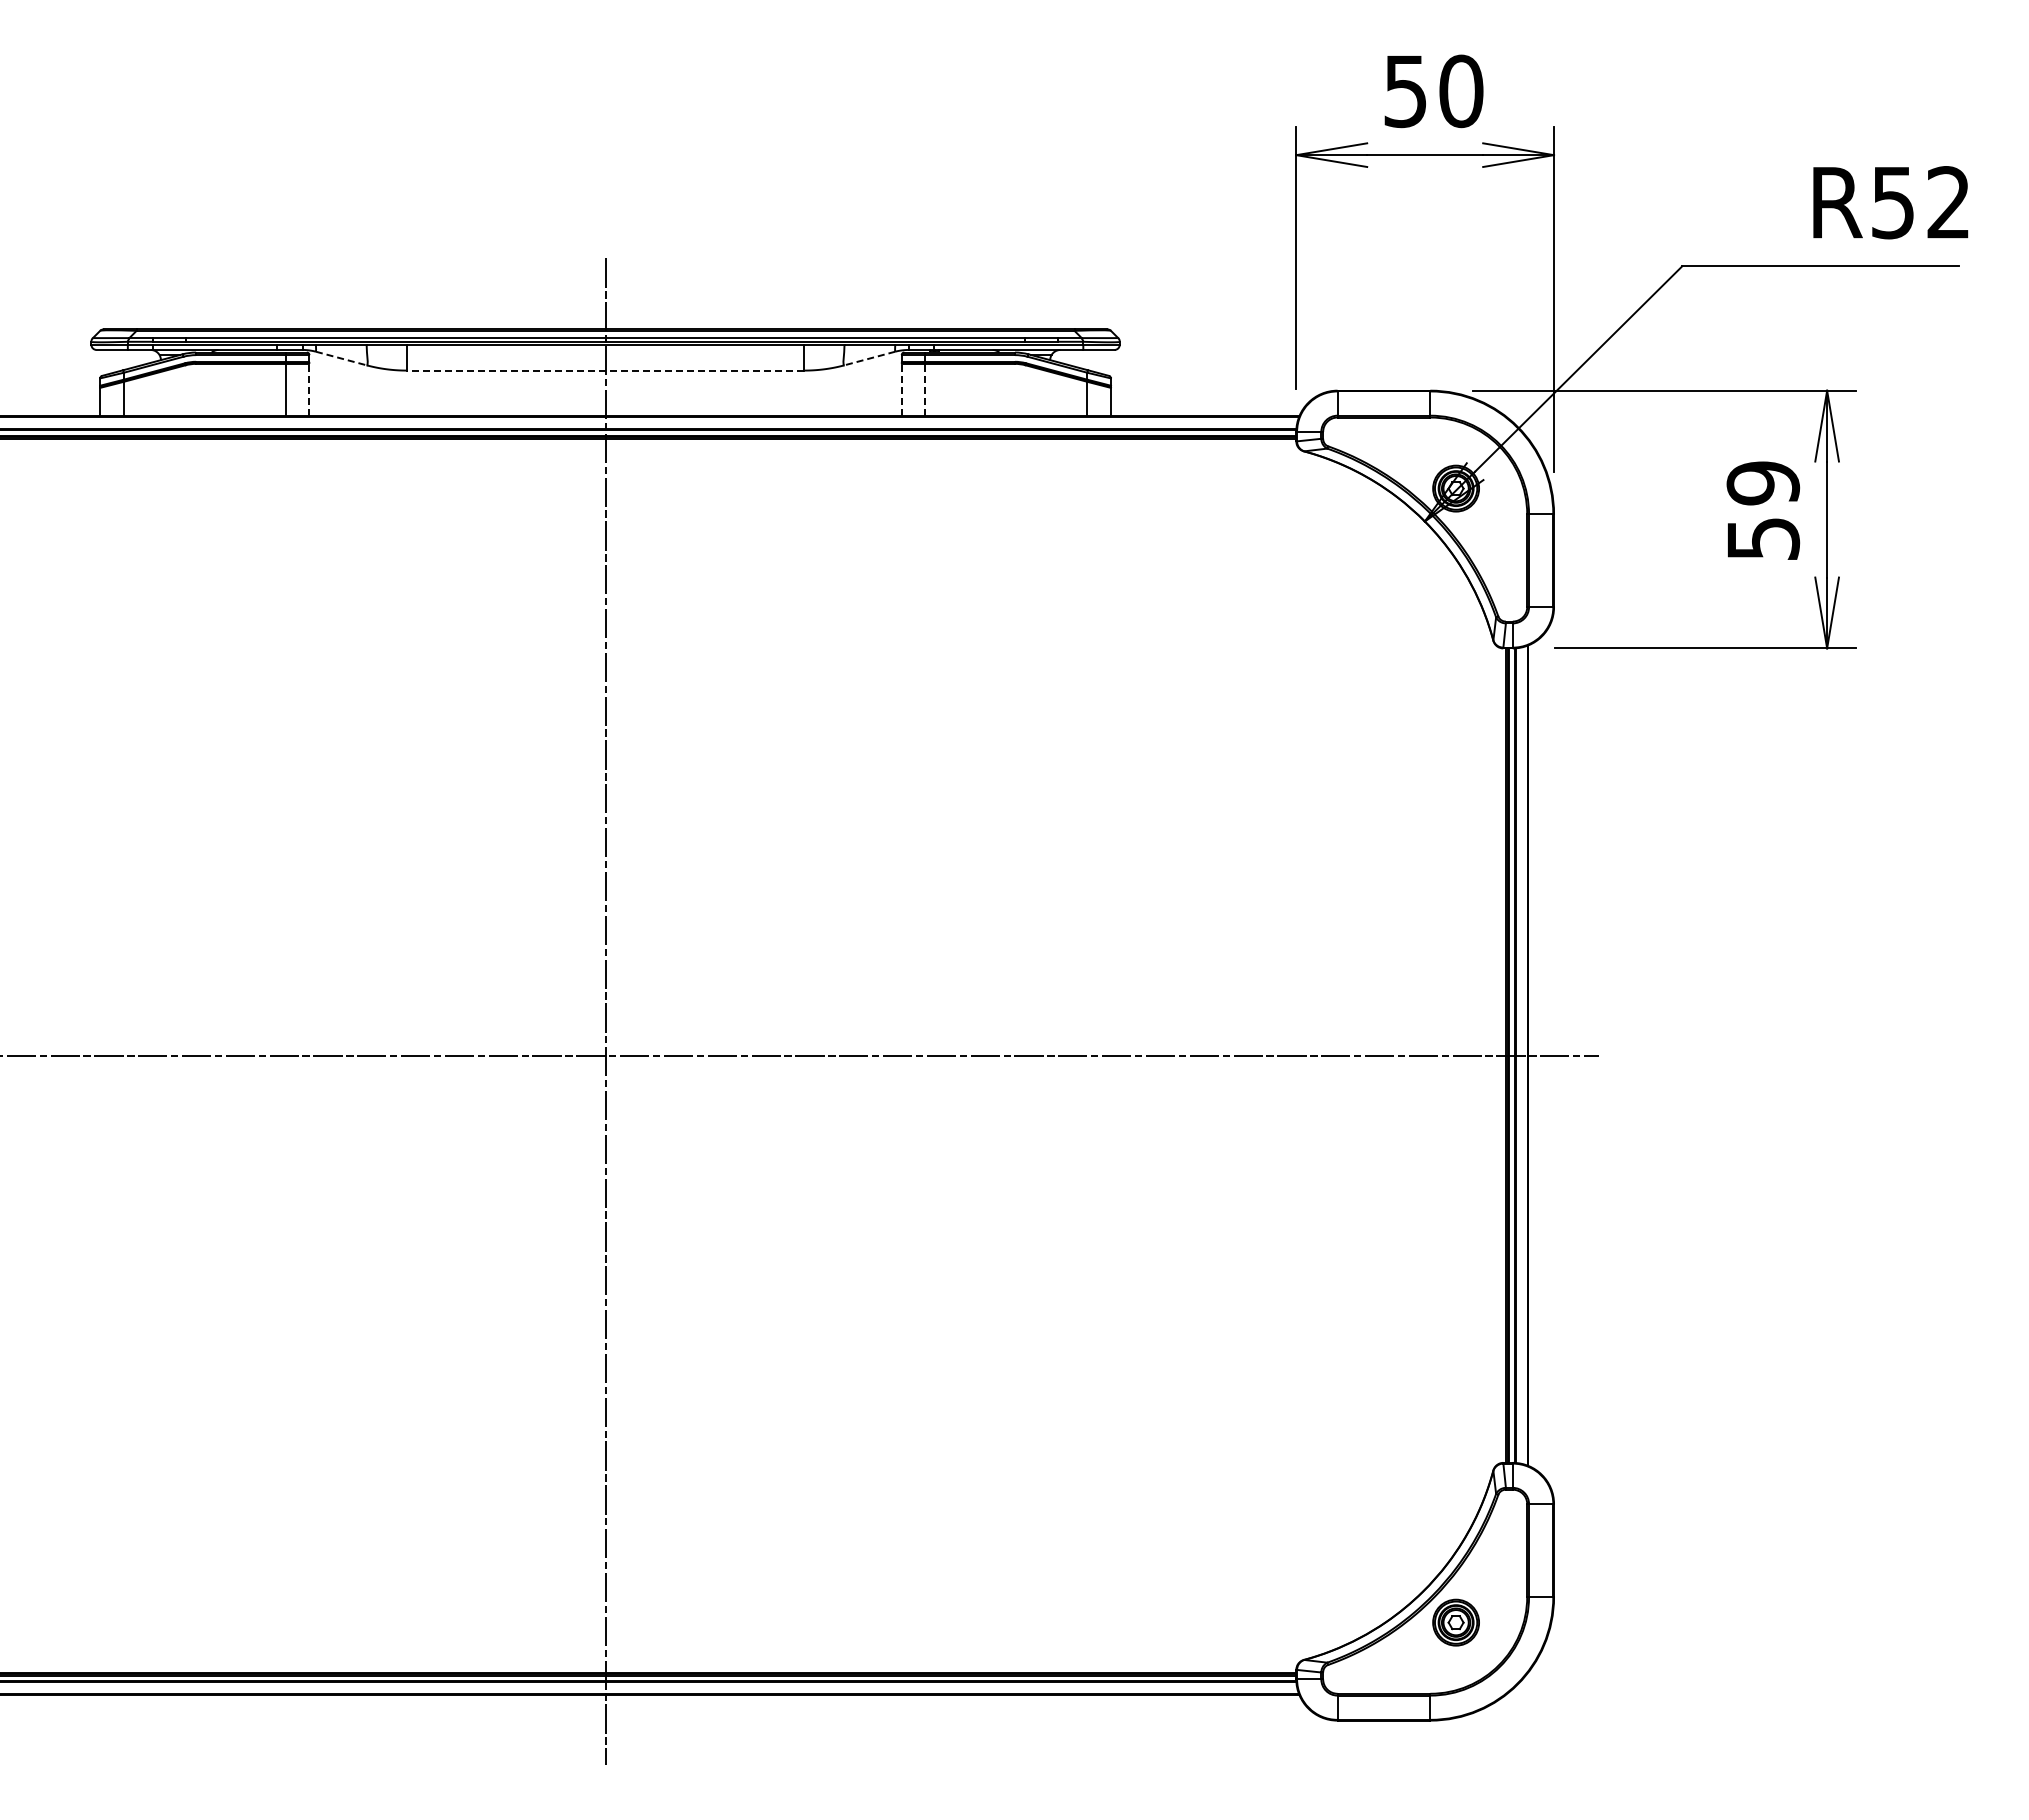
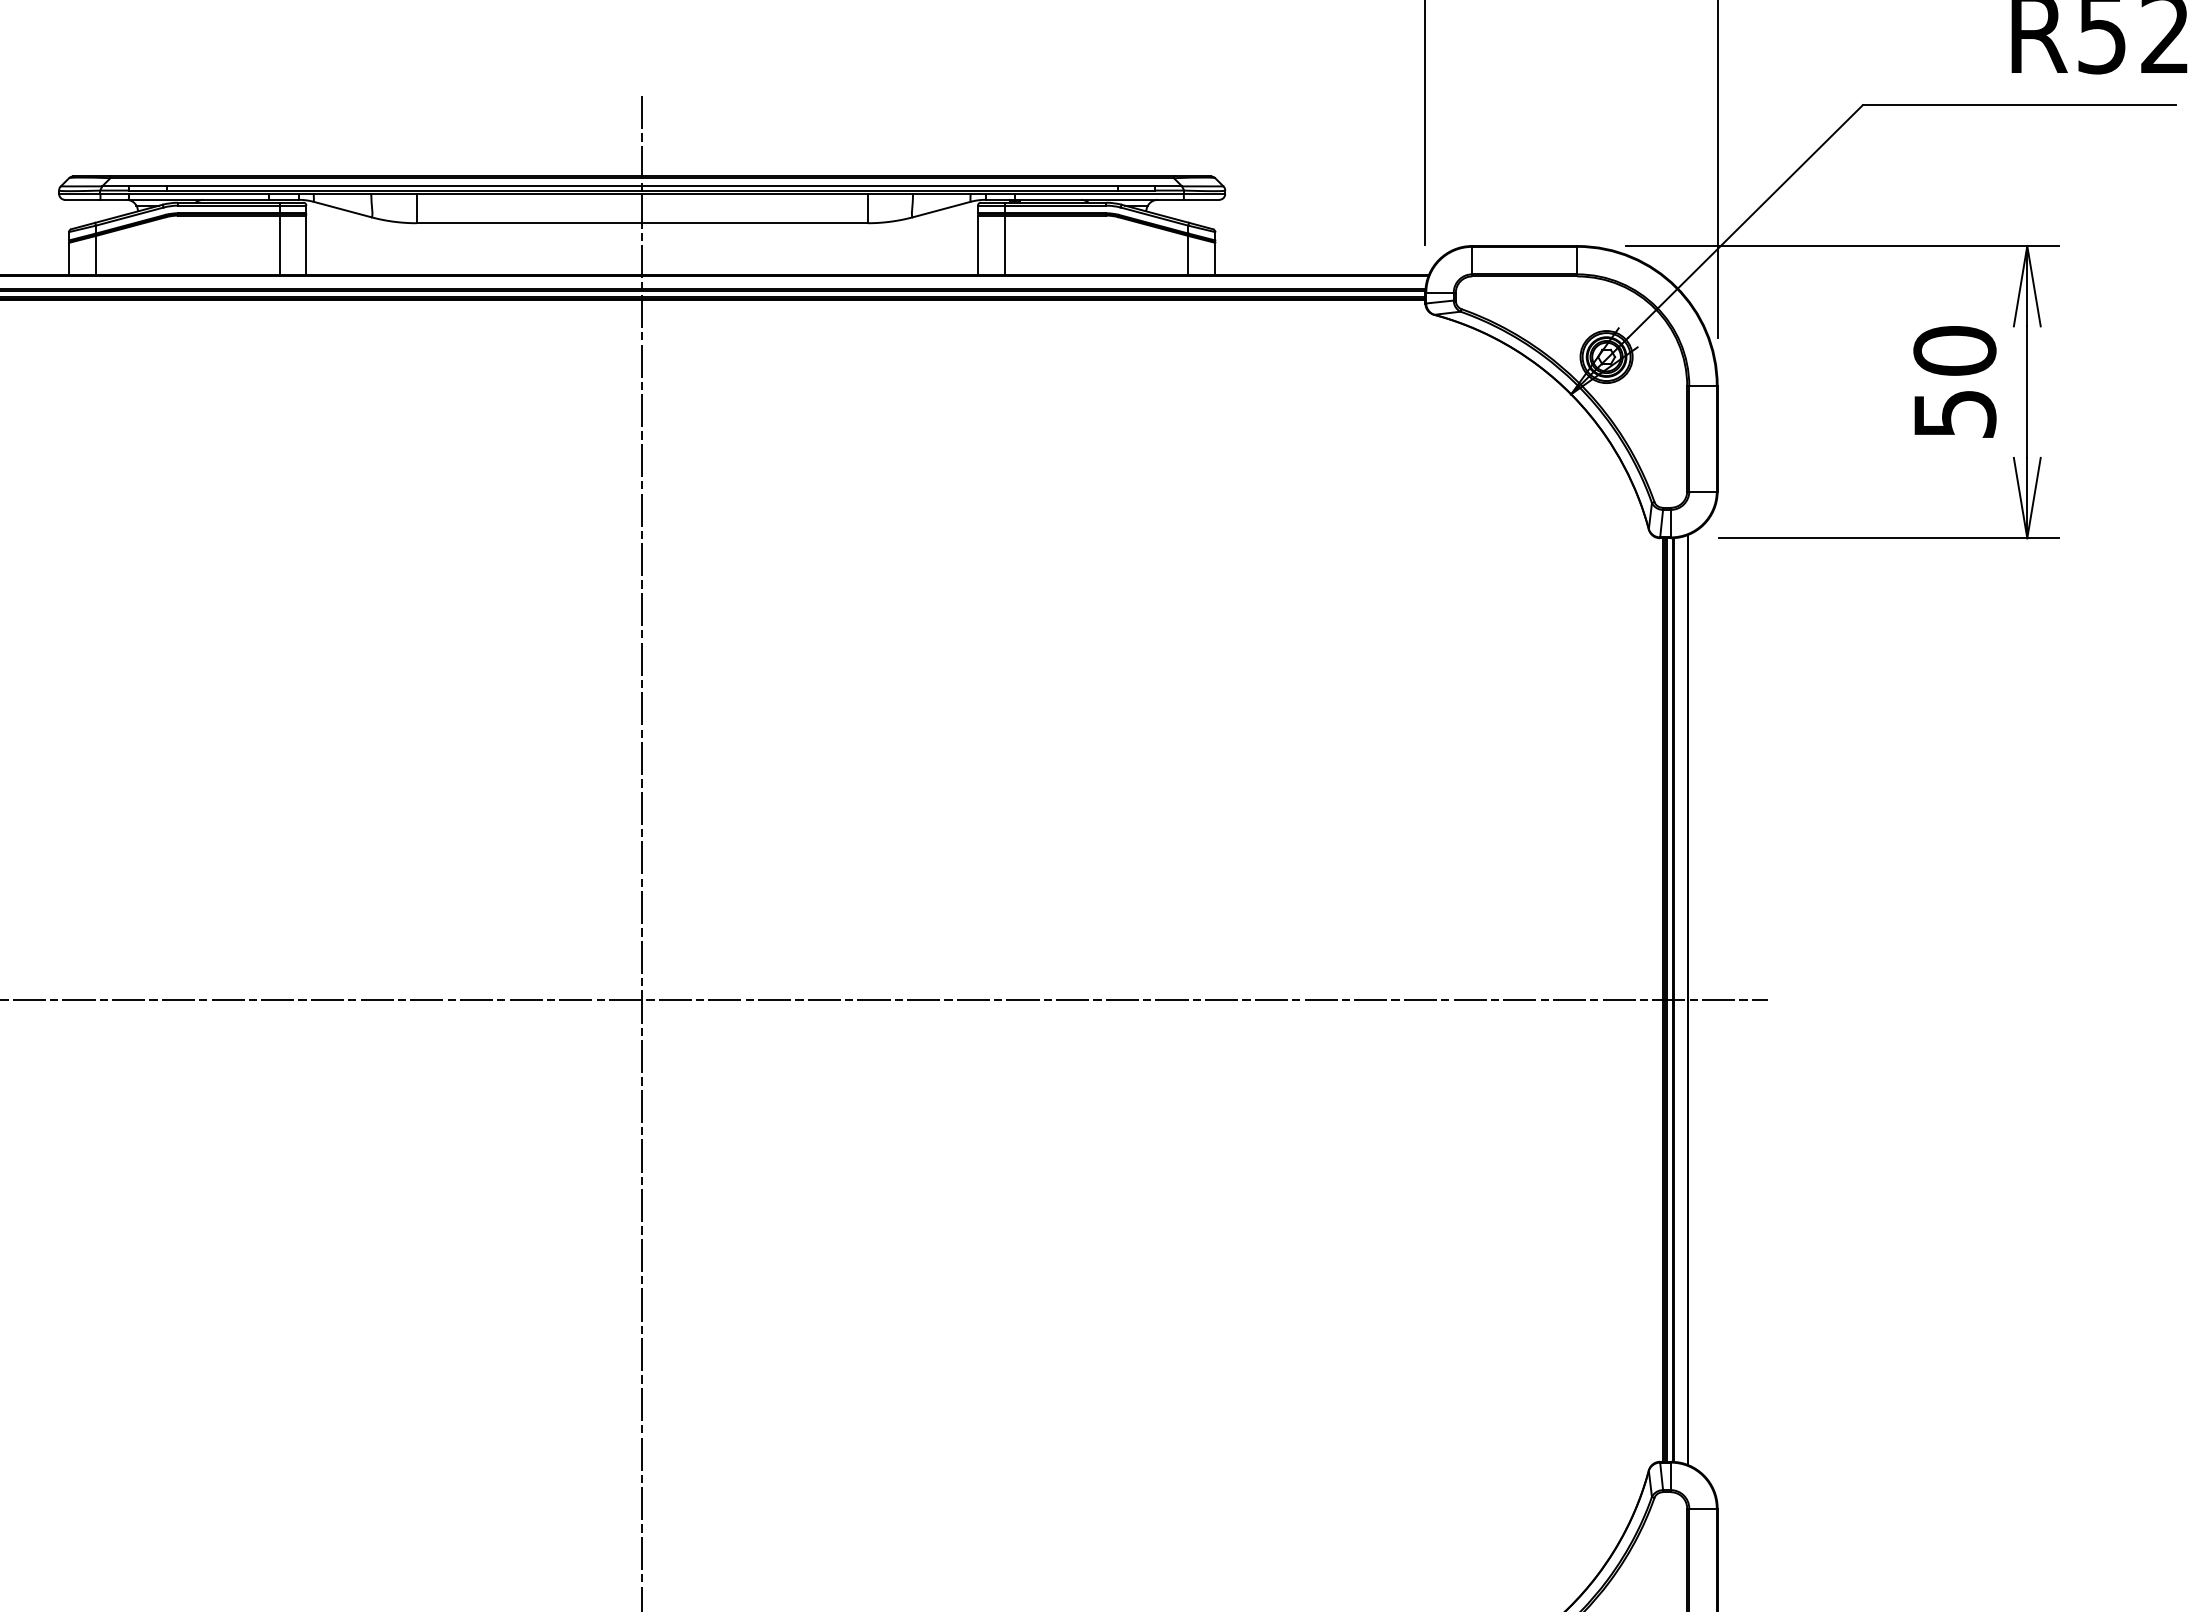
line: (341, 358) -> (342, 209), dashed -> solid
line: (869, 358) -> (941, 209), dashed -> solid
line: (605, 370) -> (642, 223), dashed -> solid
line: (309, 389) -> (306, 244), dashed -> solid
line: (901, 389) -> (977, 244), dashed -> solid
line: (925, 389) -> (1004, 244), dashed -> solid
text: (1763, 483) -> (1955, 351), 59 -> 50

